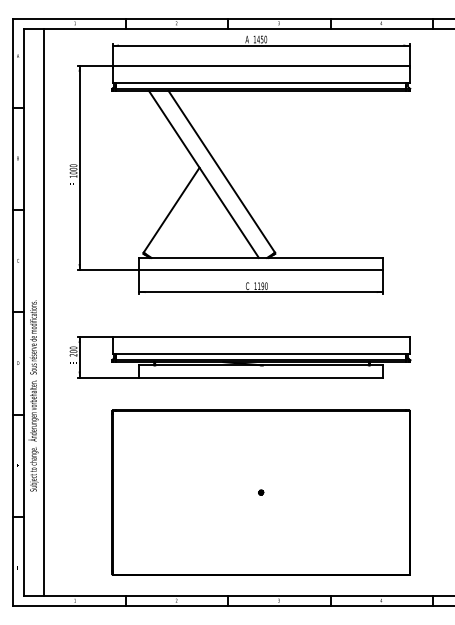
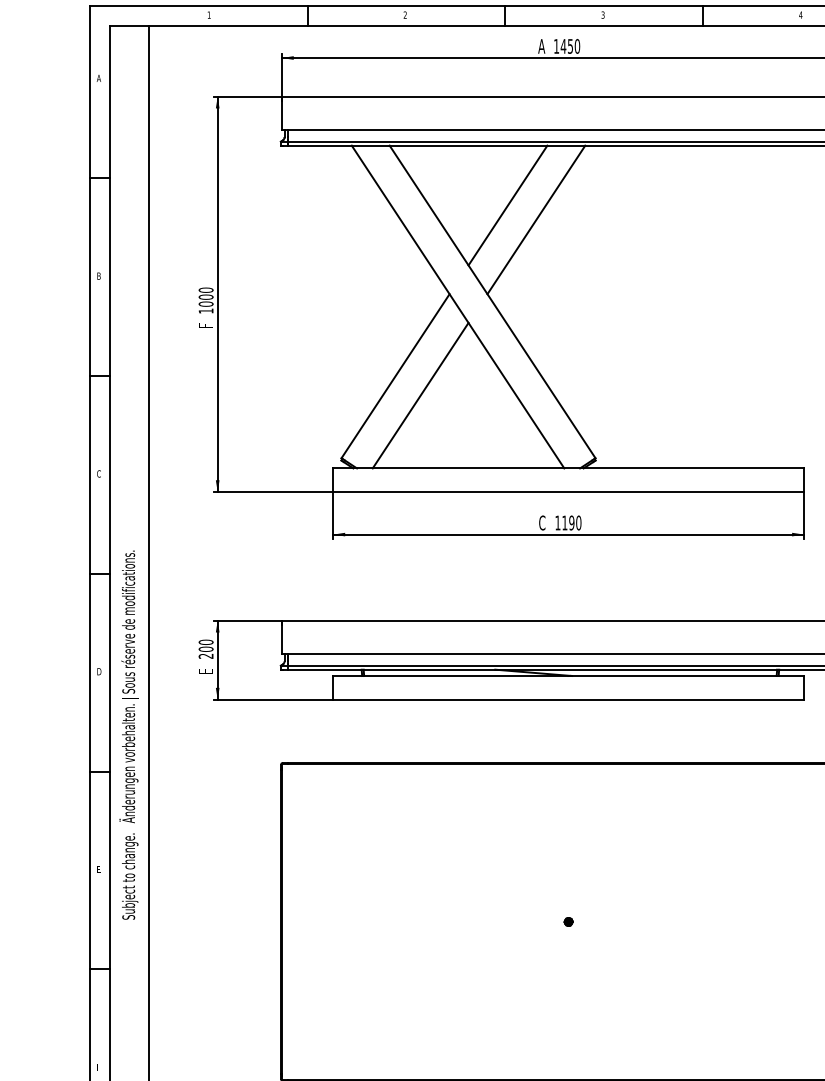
line: (229, 121) -> (507, 204), added
line: (244, 128) -> (536, 218), added
line: (184, 219) -> (420, 394), added

